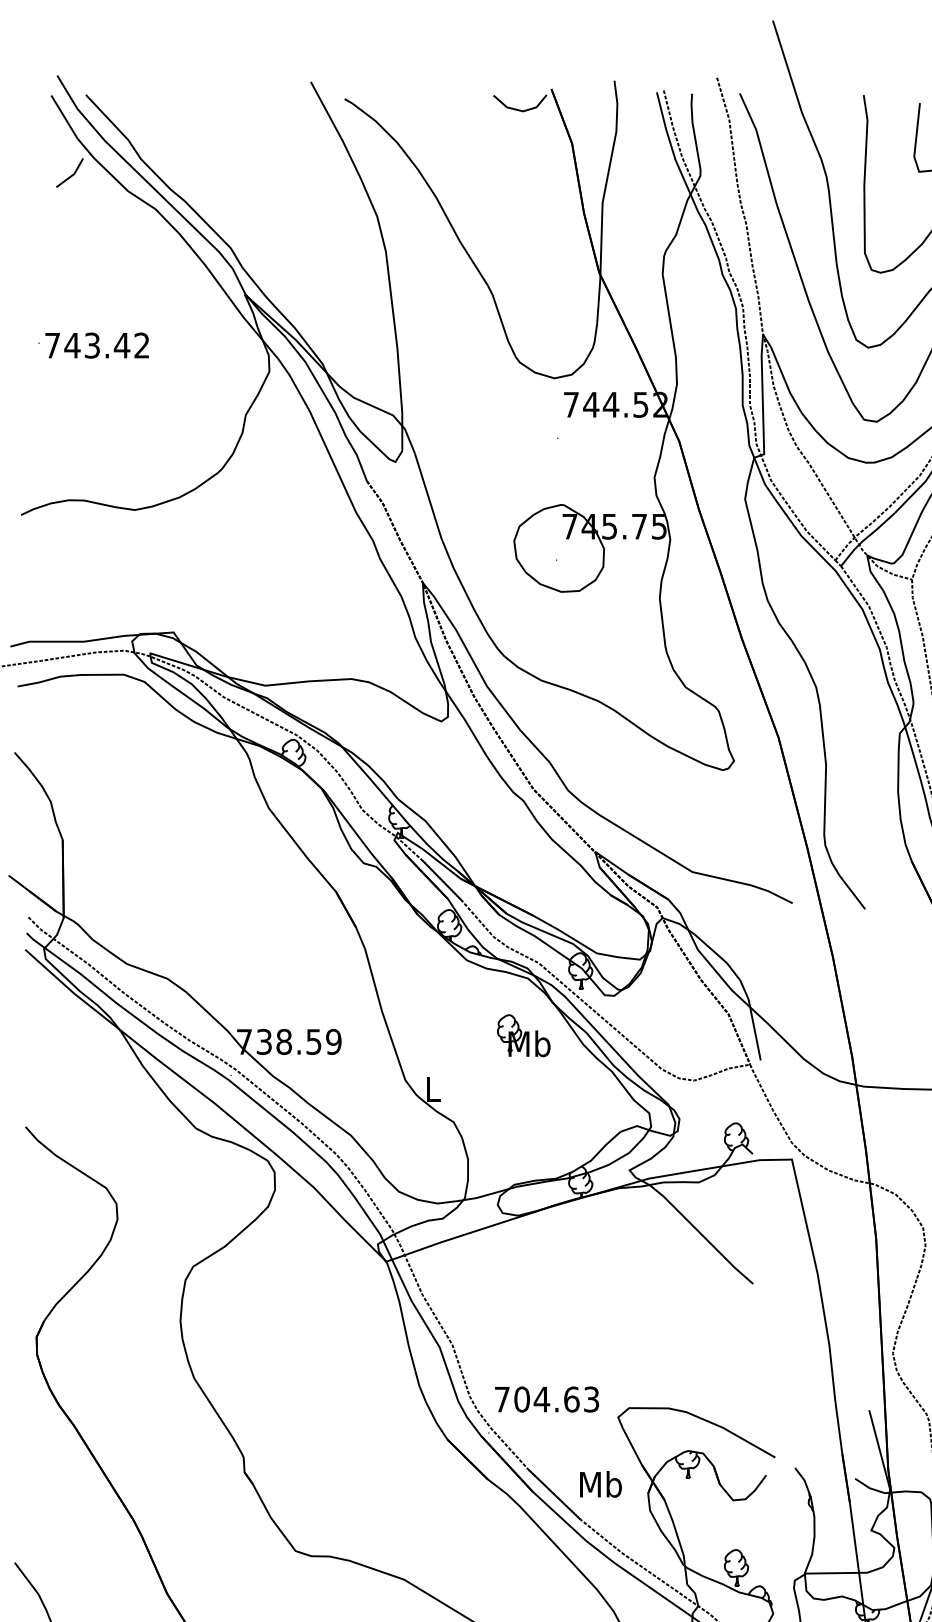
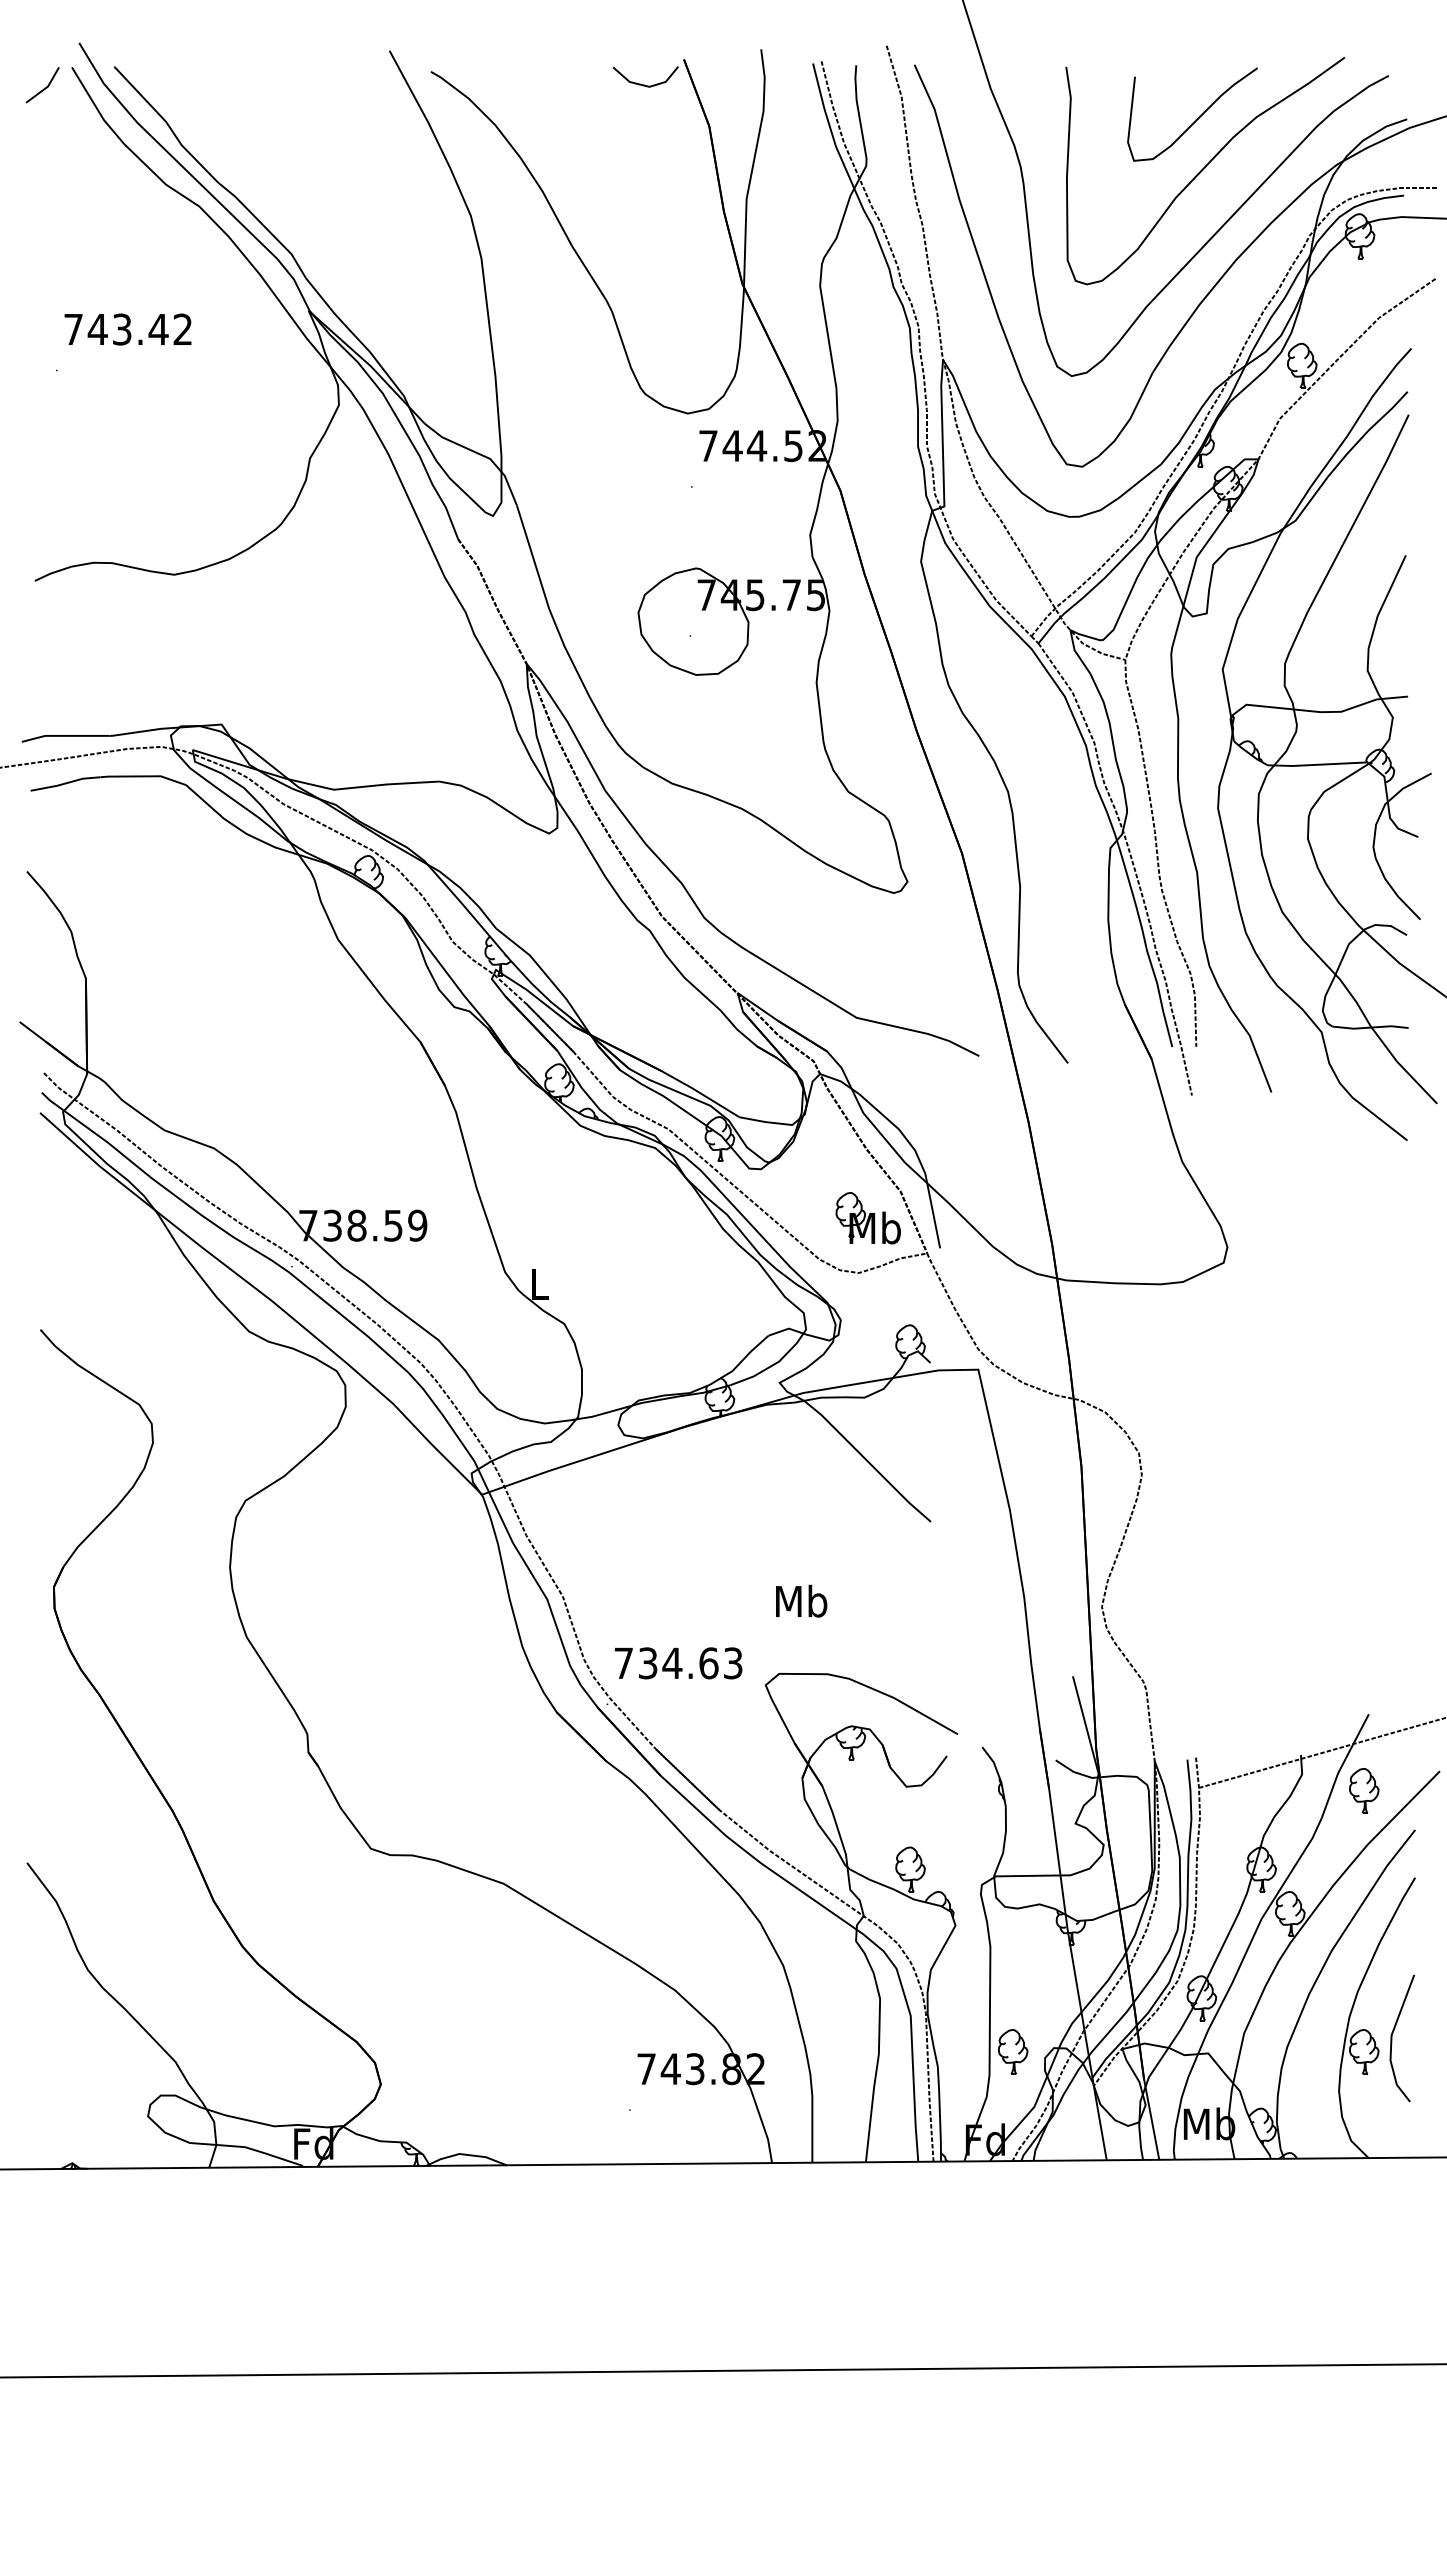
line: (70, 175) -> (43, 88), moved
text: (96, 345) -> (127, 329), moved
part: (523, 1036) -> (867, 1218), moved
text: (521, 1399) -> (647, 1663), 704.63 -> 734.63
text: (600, 1483) -> (801, 1600), moved

